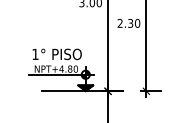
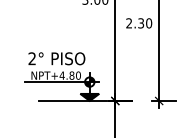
text: (35, 53) -> (32, 57), 1° -> 2°

